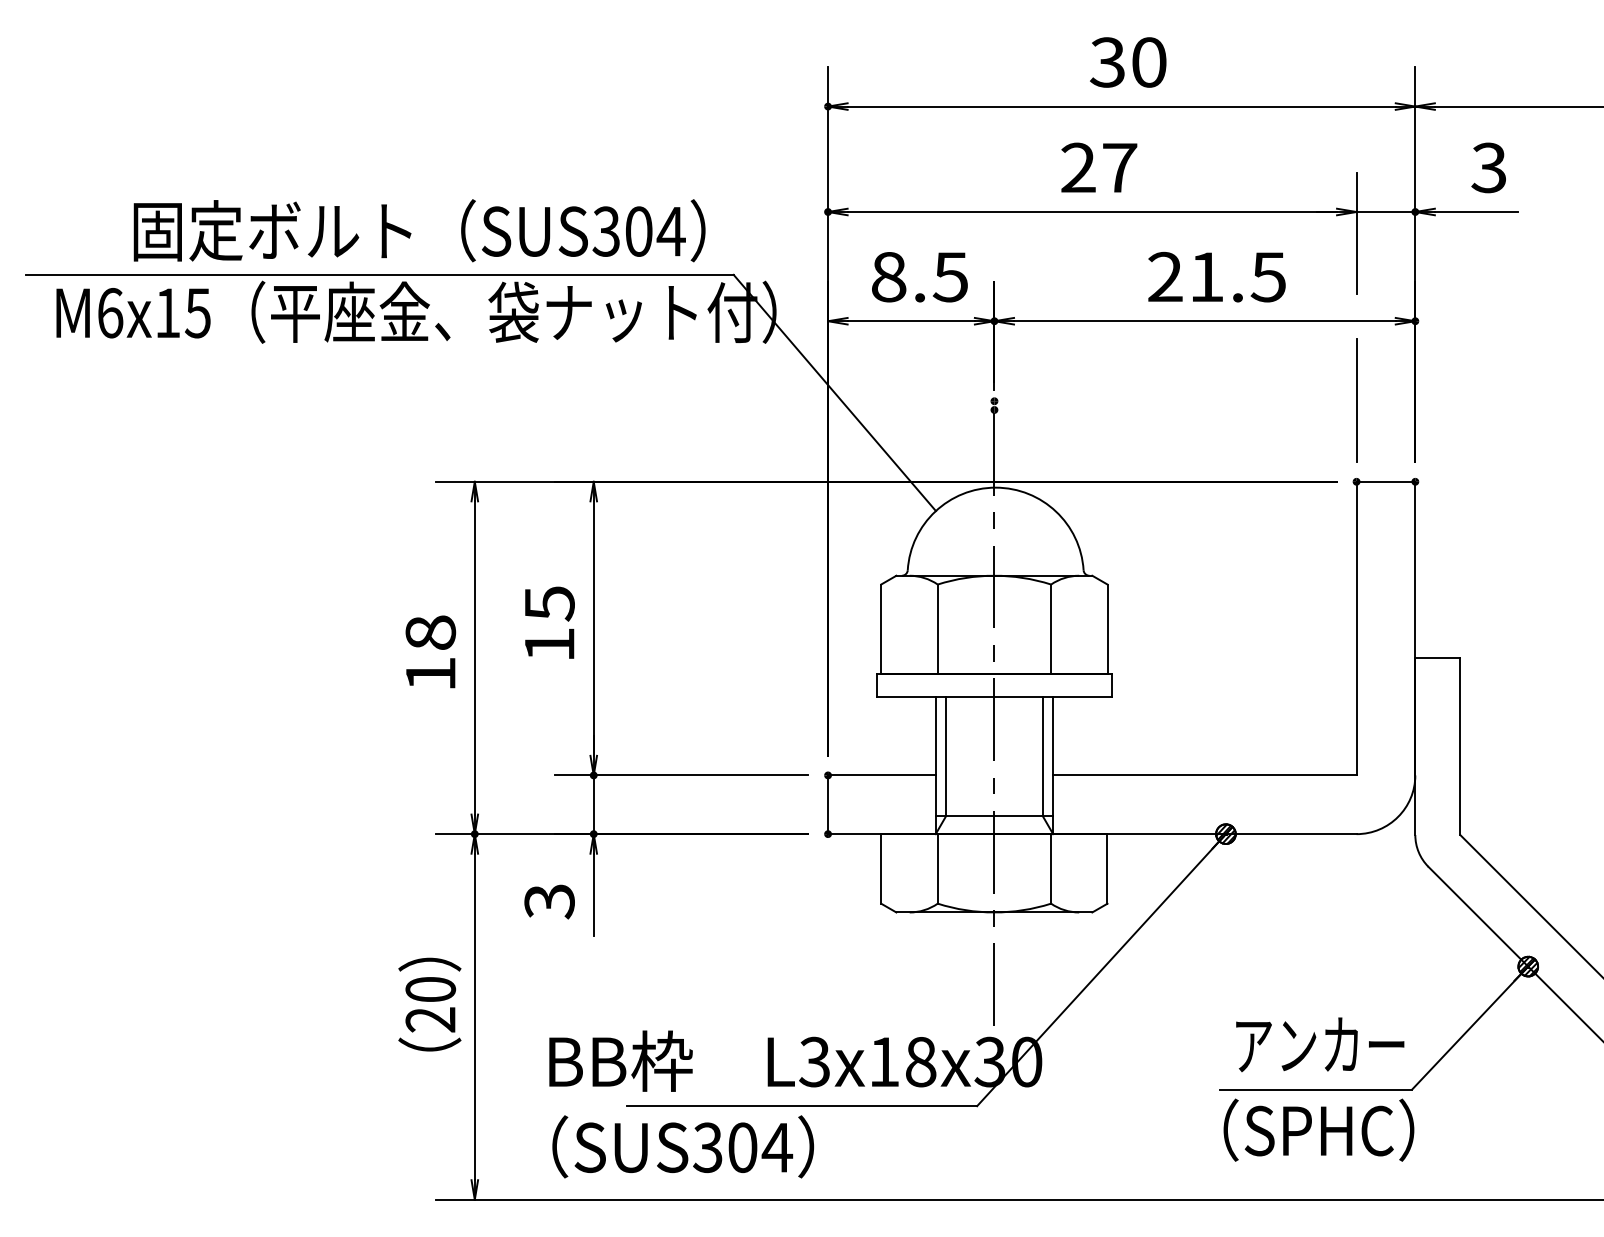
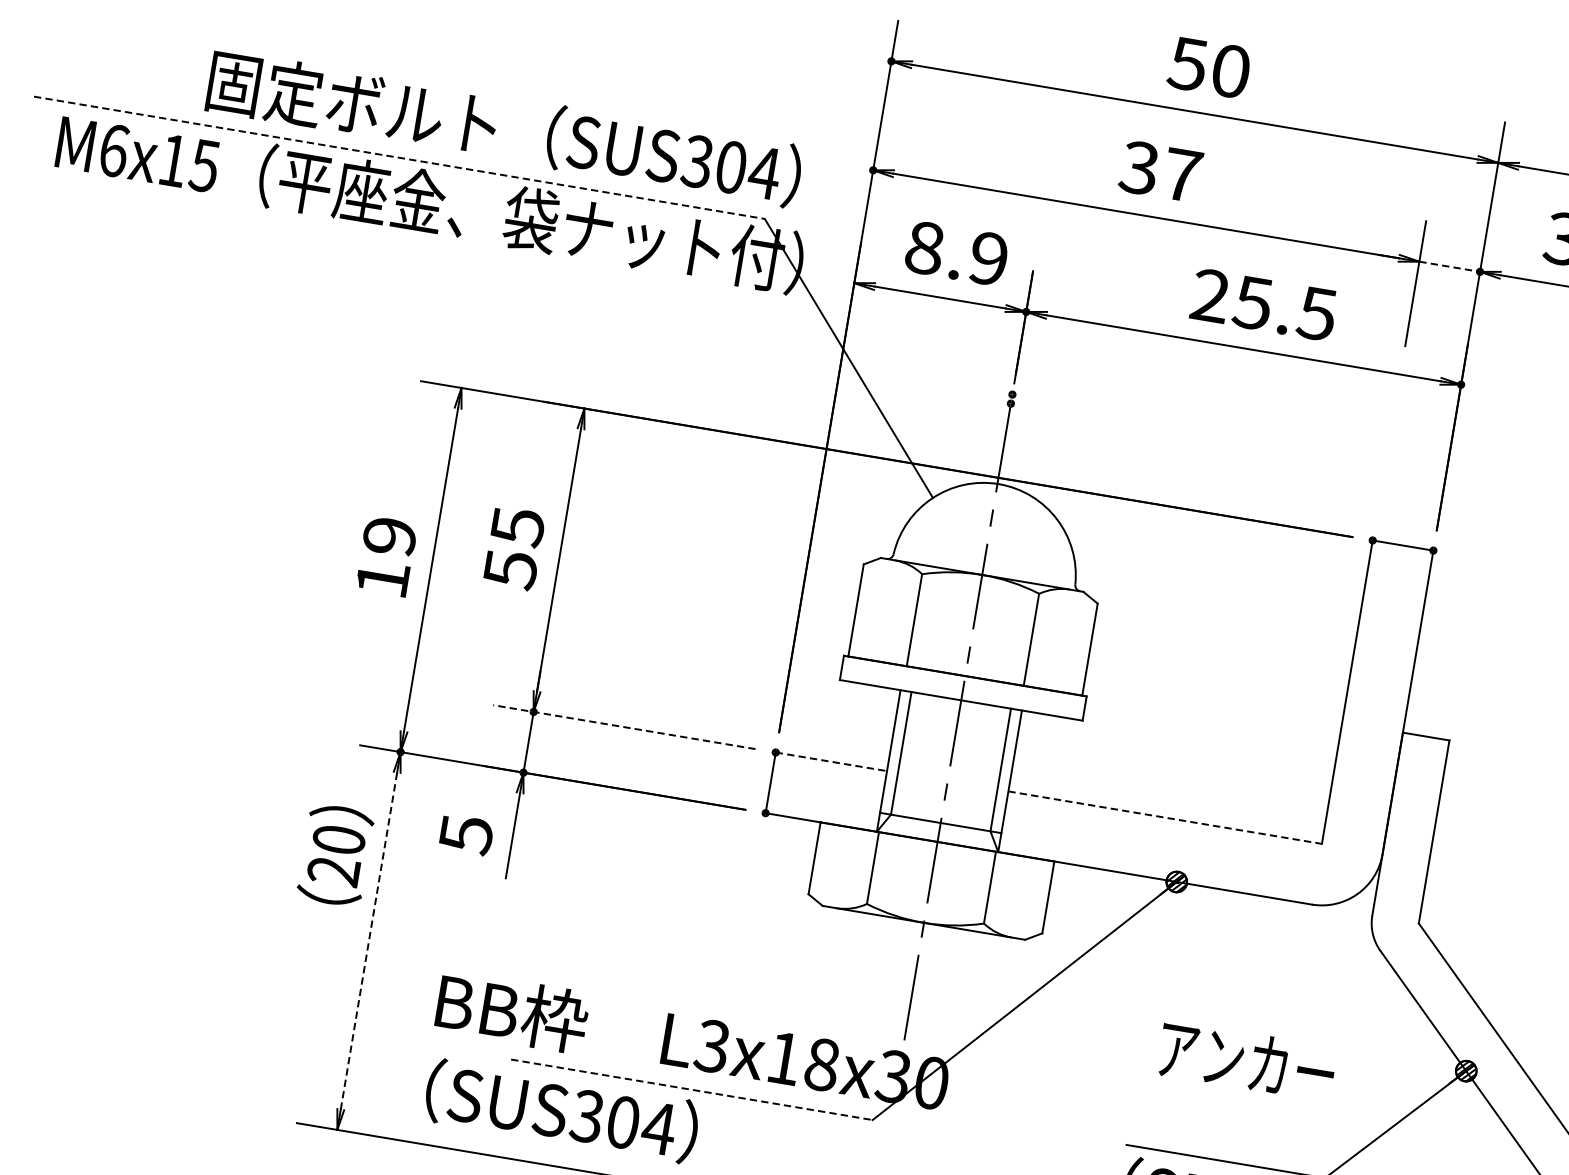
text: (1106, 62) -> (1186, 63), 30 -> 50
text: (1077, 168) -> (1138, 168), 27 -> 37
line: (1386, 212) -> (1450, 267), solid -> dashed
text: (419, 230) -> (504, 128), moved
line: (380, 274) -> (399, 157), solid -> dashed
text: (949, 276) -> (987, 257), 8.5 -> 8.9
text: (1205, 277) -> (1251, 303), 21.5 -> 25.5
line: (1356, 400) -> (1386, 456), removed
text: (430, 632) -> (389, 536), 18 -> 19
text: (549, 645) -> (510, 570), 15 -> 55
line: (681, 775) -> (624, 727), solid -> dashed
line: (881, 775) -> (830, 761), solid -> dashed
line: (1204, 775) -> (1164, 817), solid -> dashed
text: (549, 901) -> (466, 834), 3 -> 5
text: (429, 1004) -> (335, 855), moved
line: (474, 1016) -> (368, 940), solid -> dashed
text: (1320, 1044) -> (1247, 1060), moved
line: (802, 1106) -> (692, 1090), solid -> dashed

